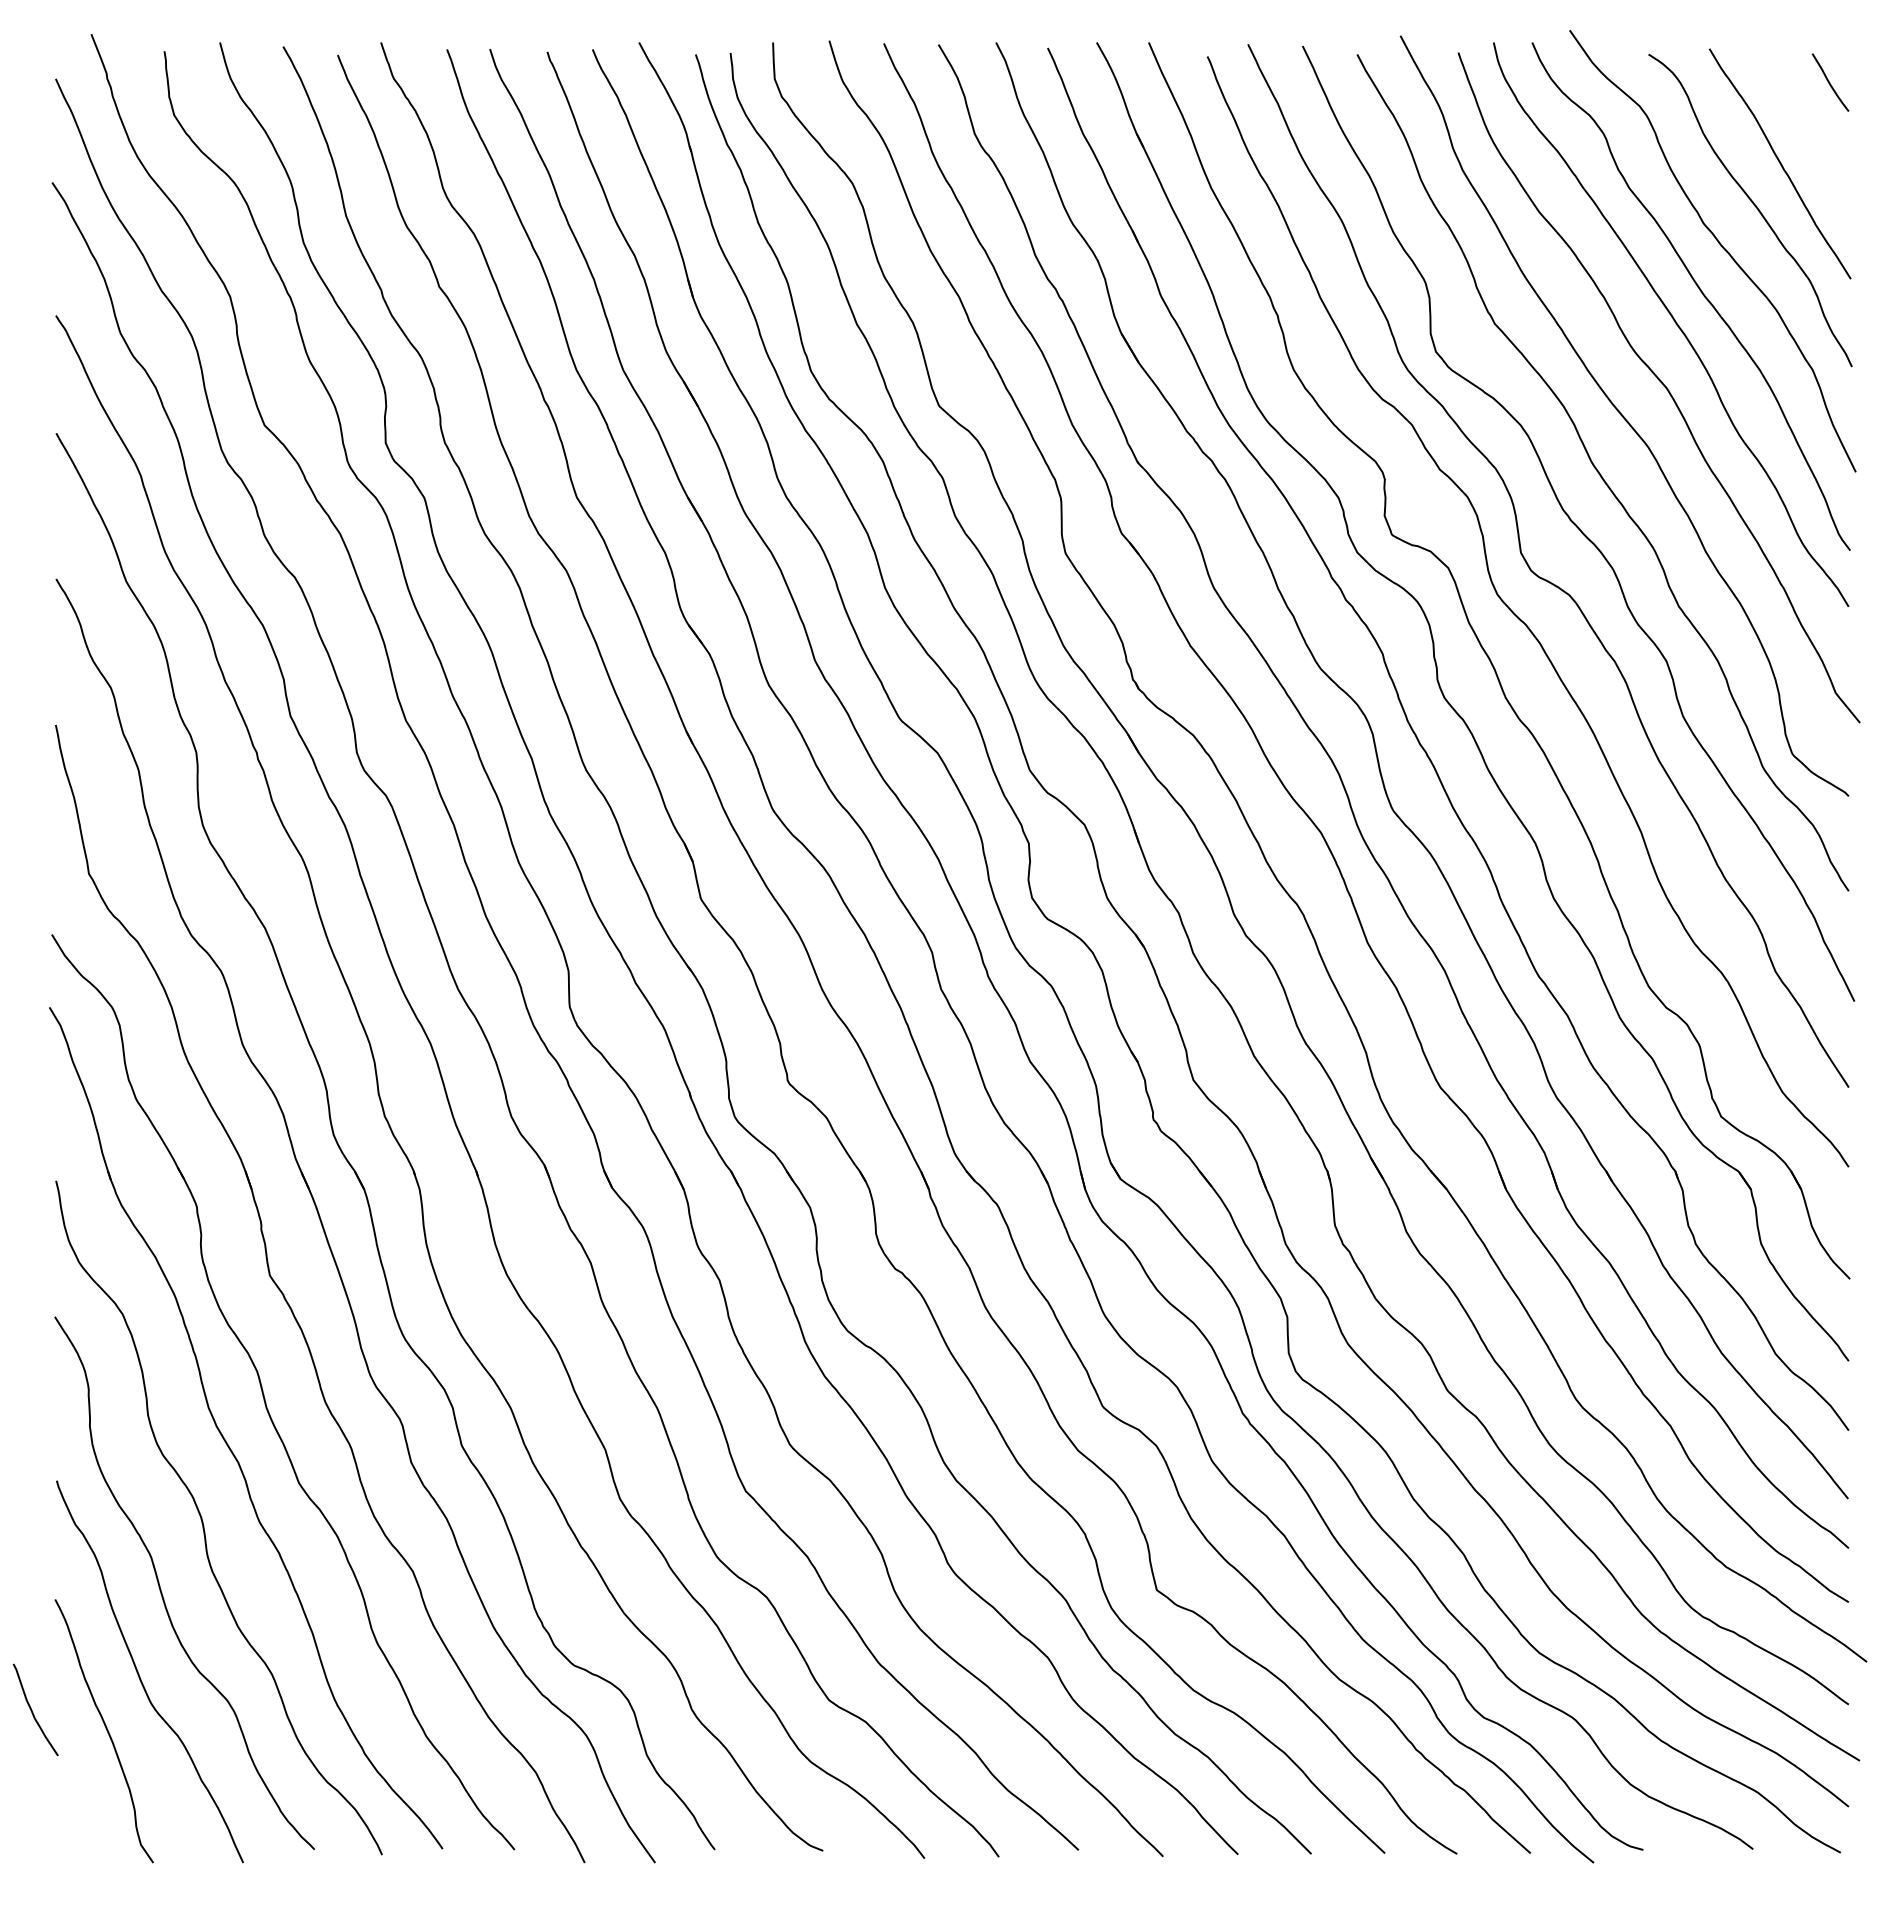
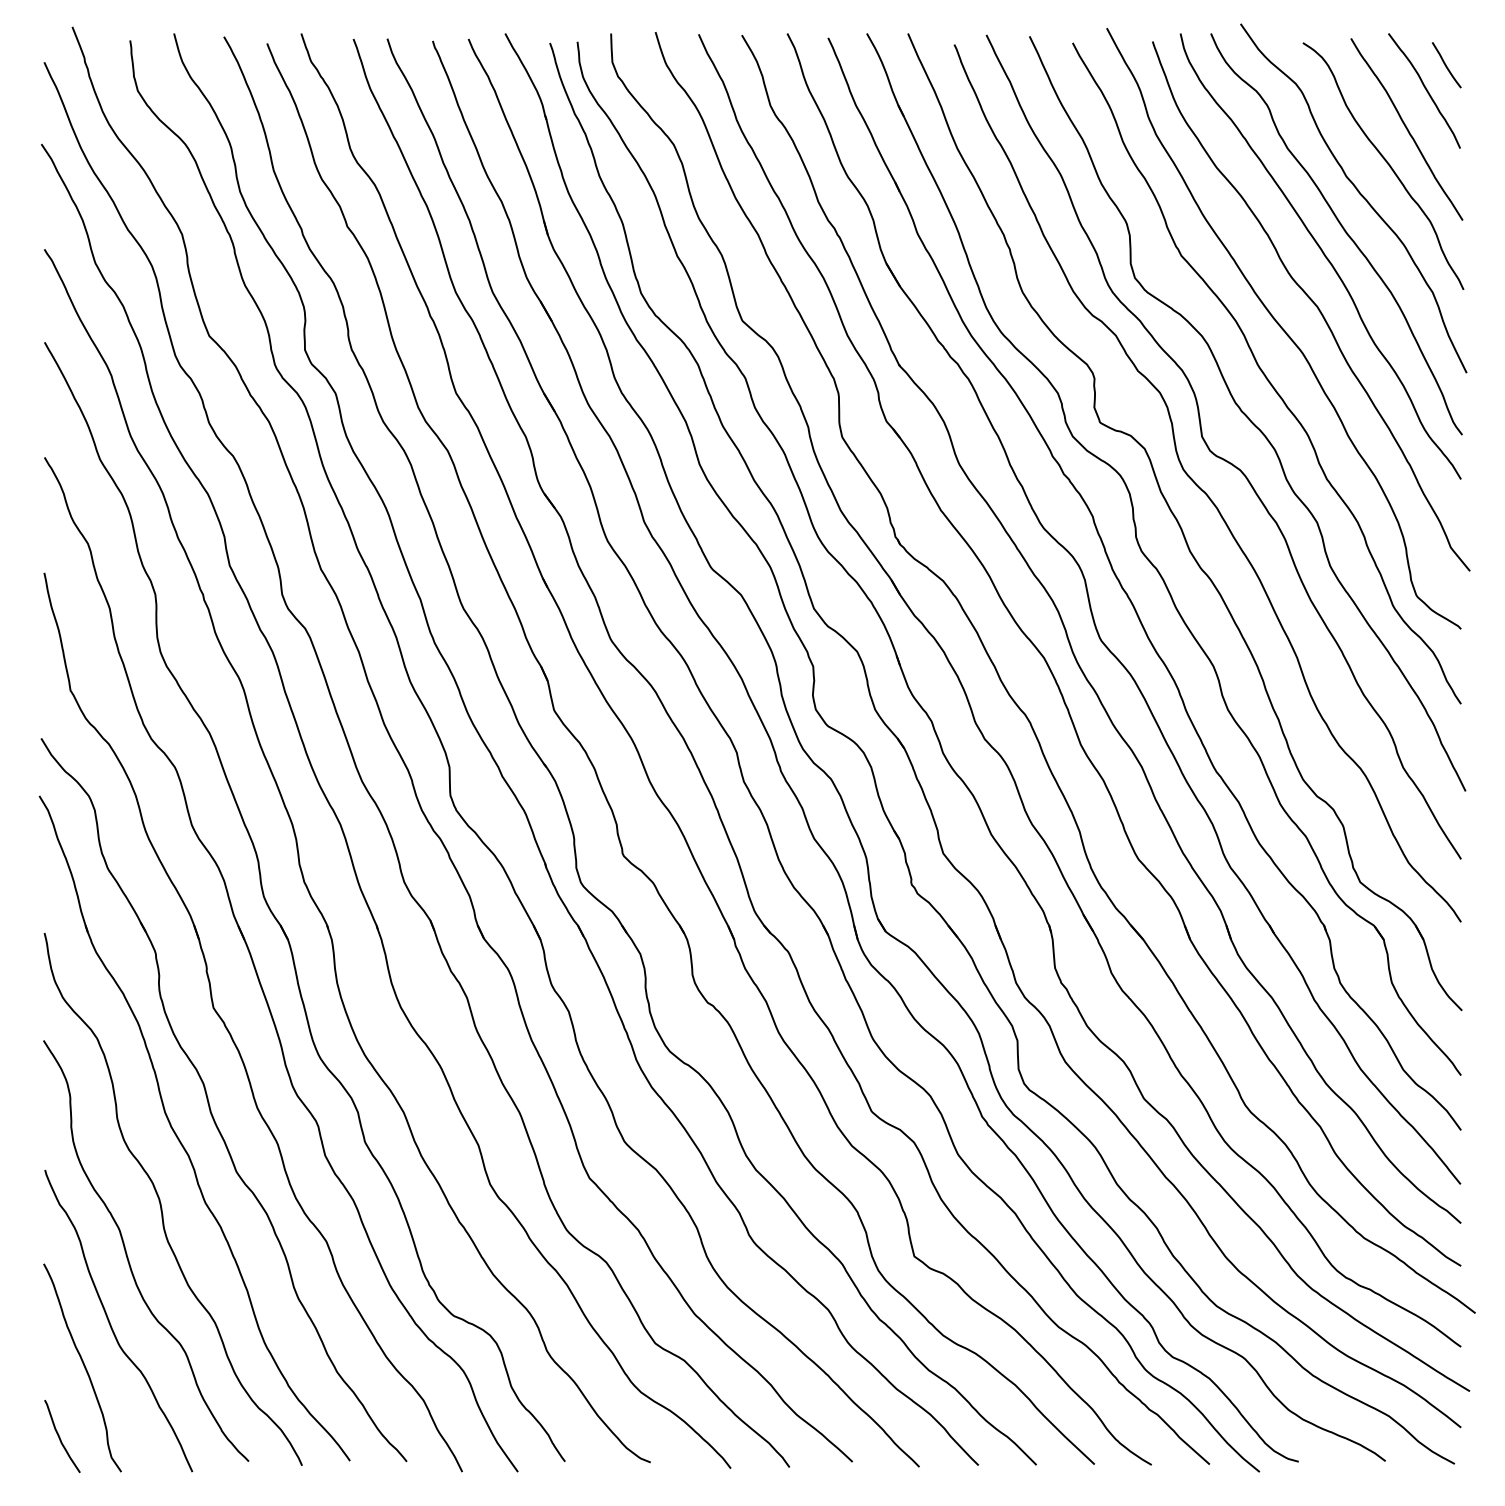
curve: (1803, 113) -> (1425, 89), added
curve: (32, 1709) -> (59, 1436), moved

